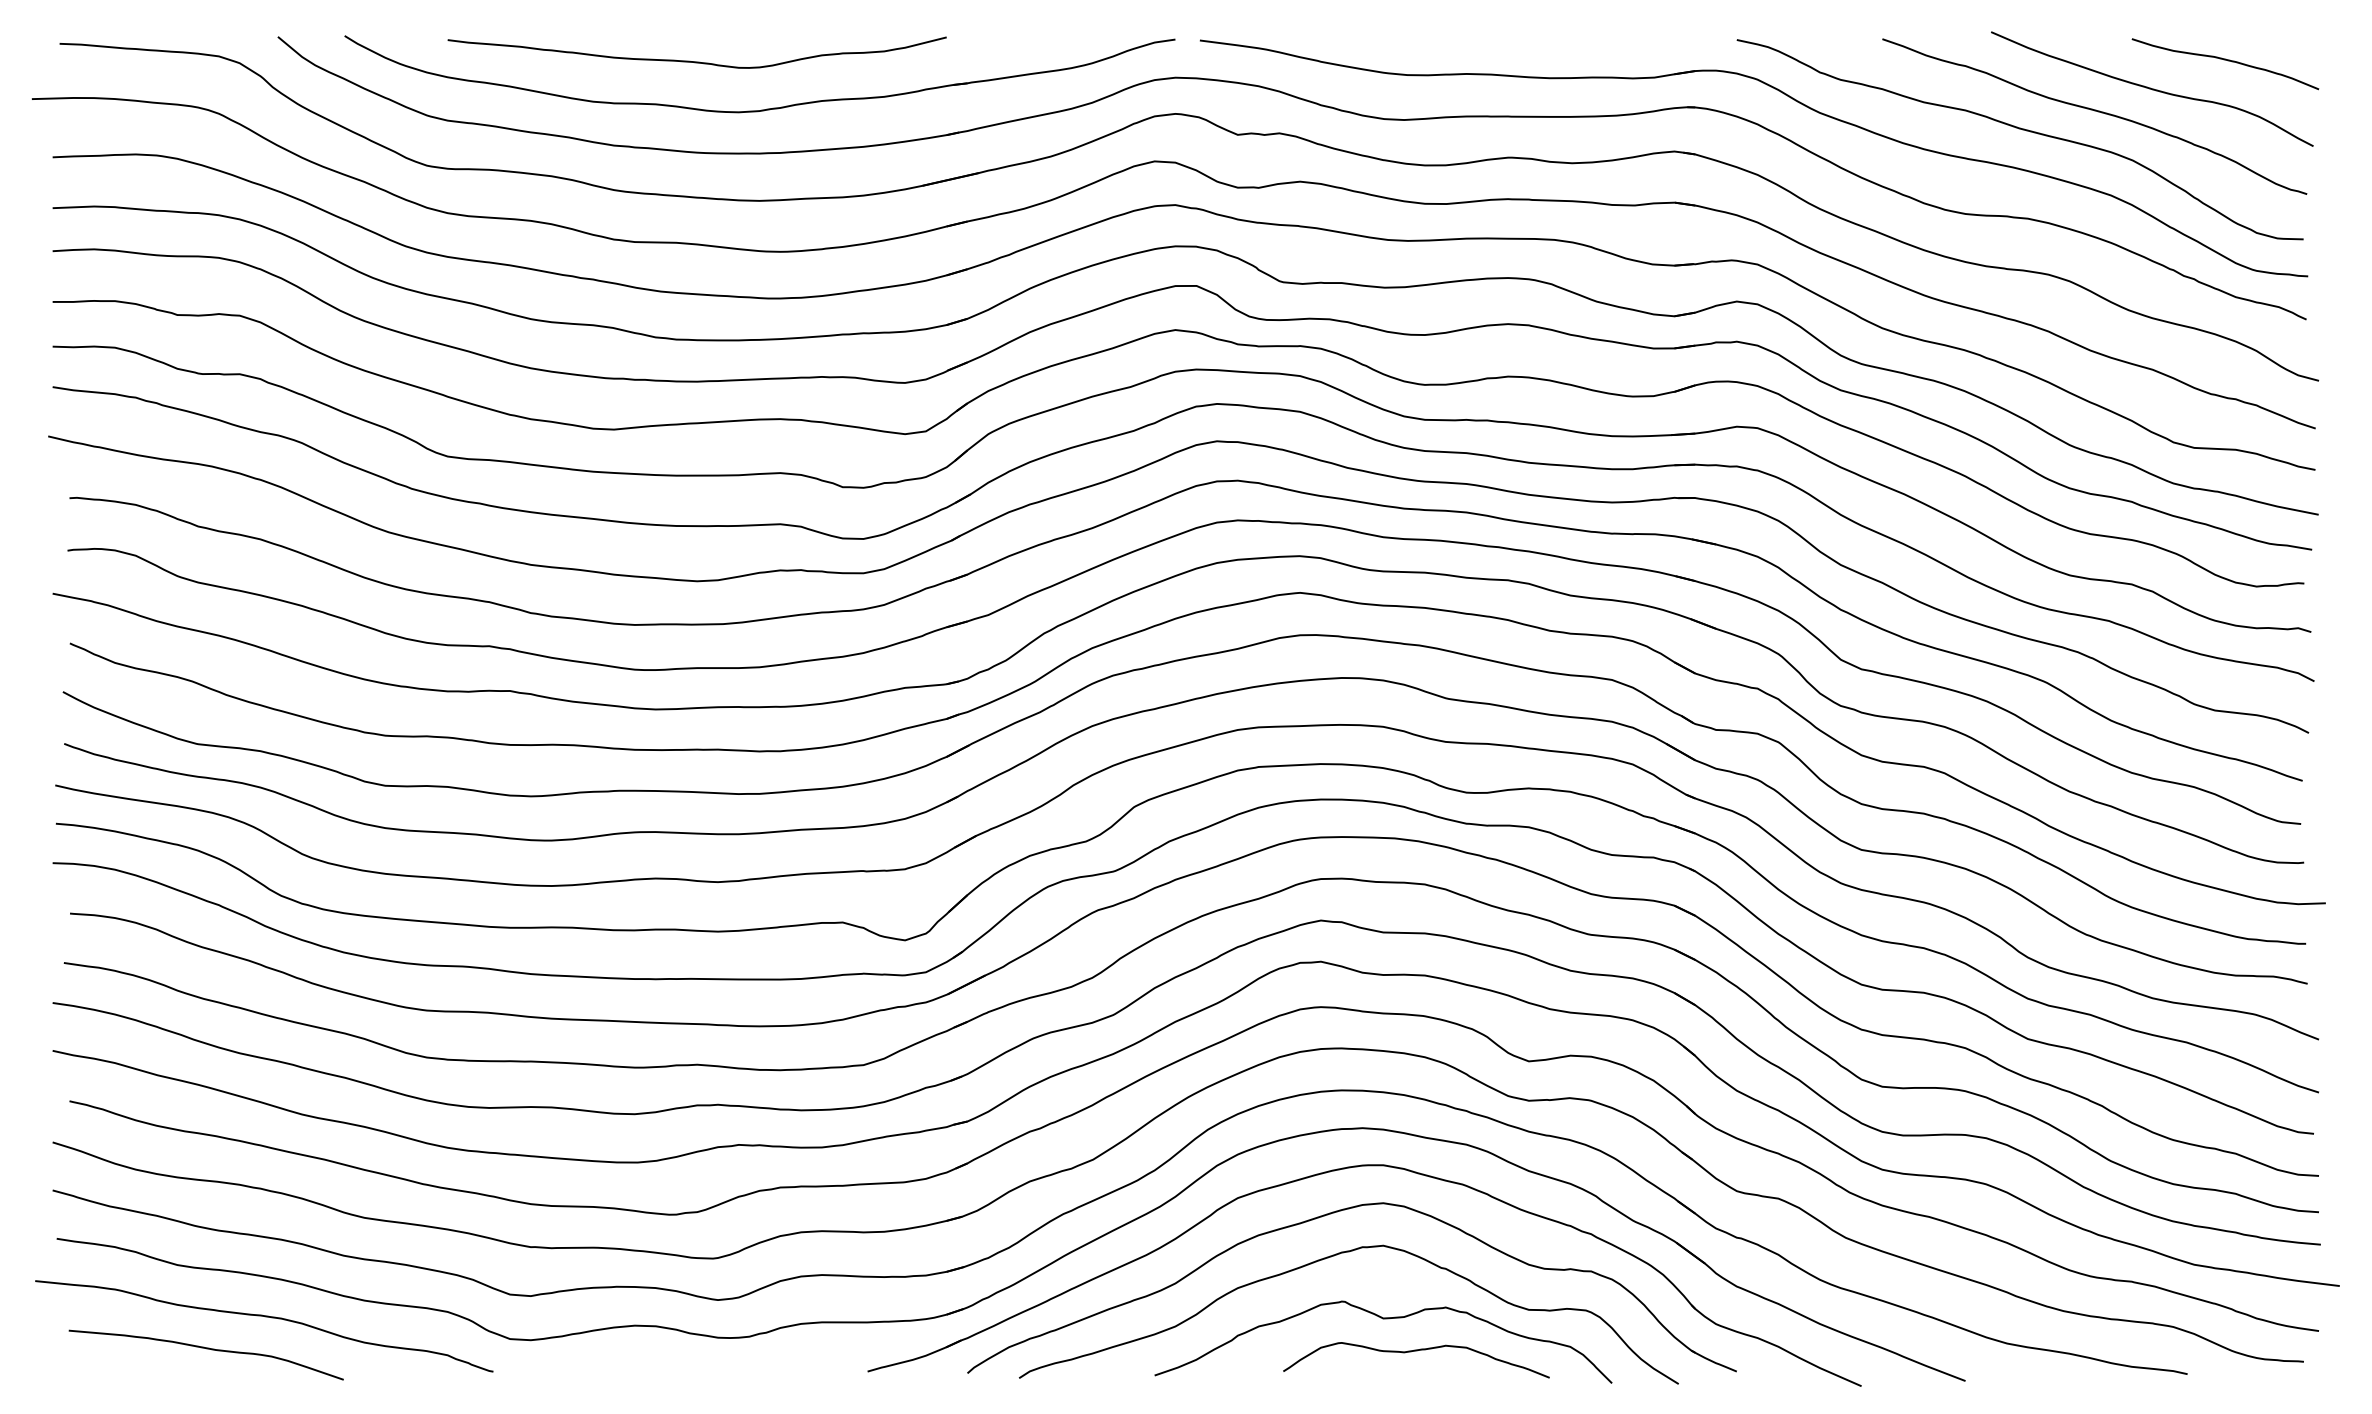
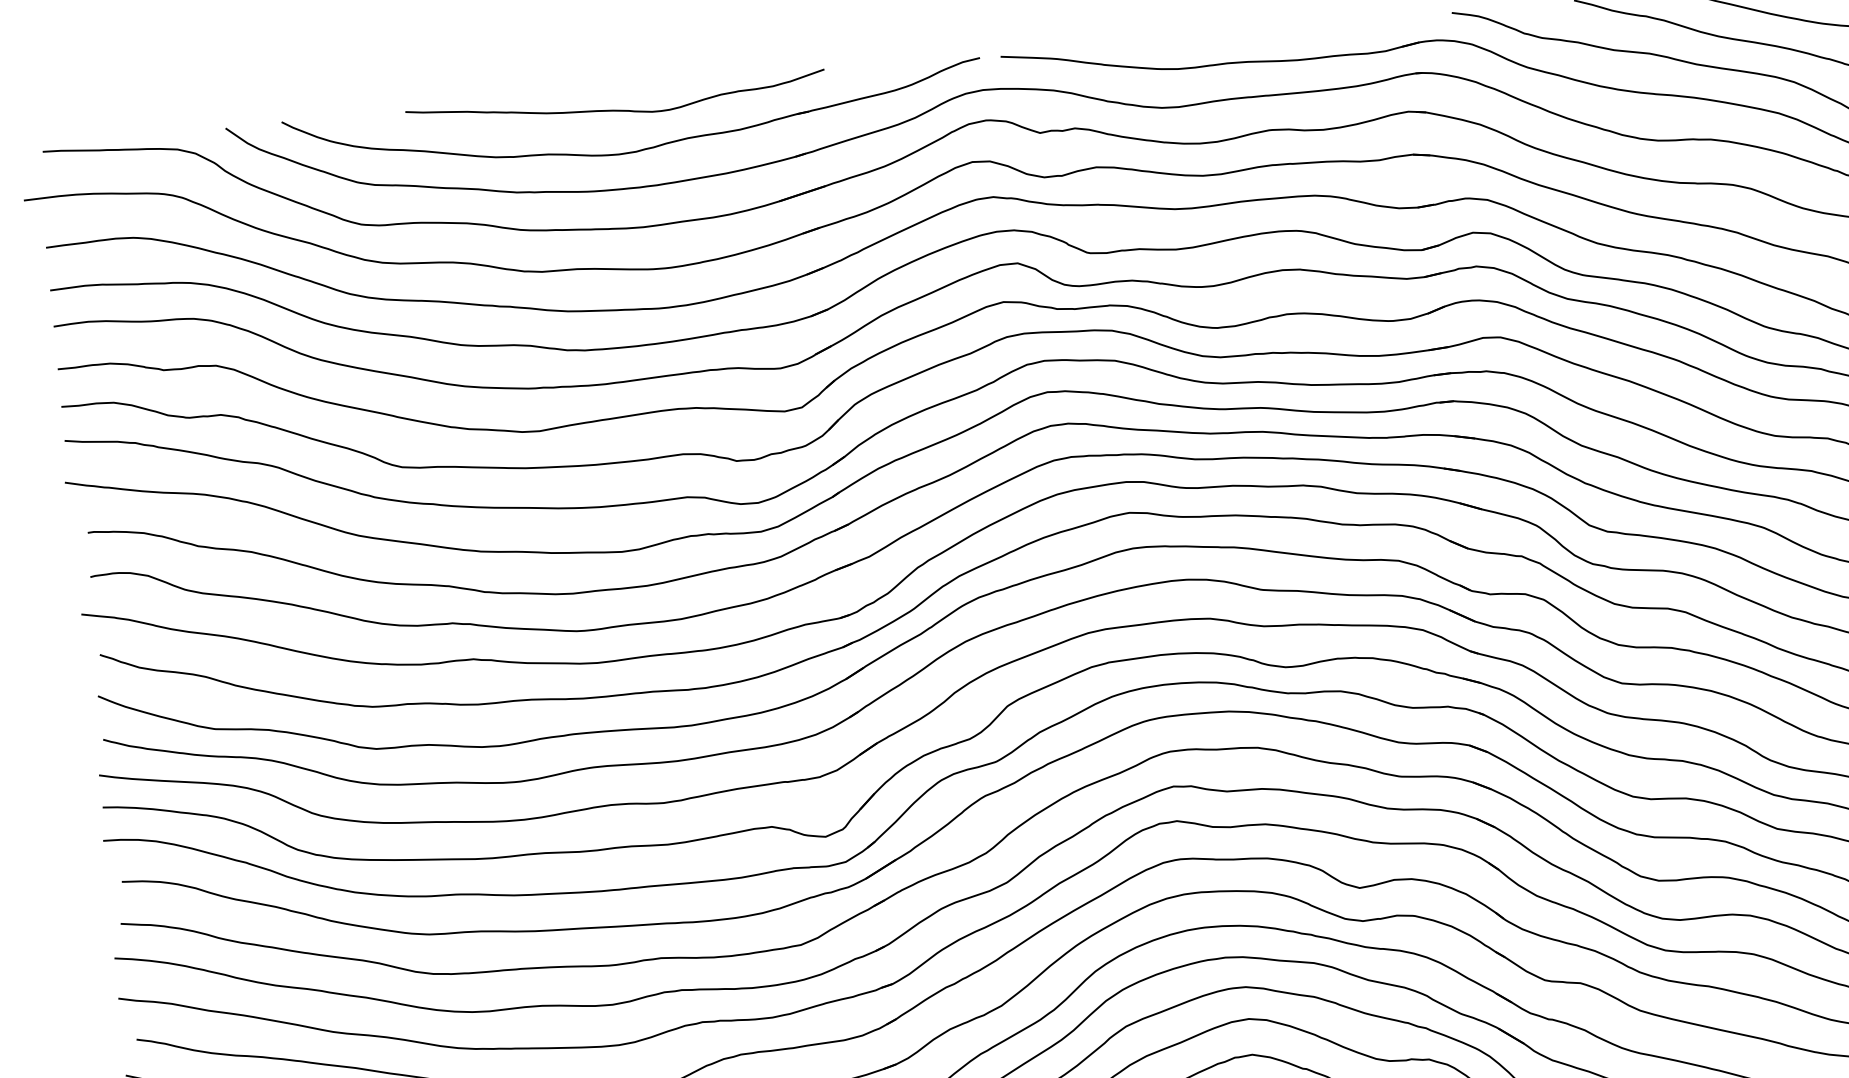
curve: (696, 61) -> (616, 109), moved

